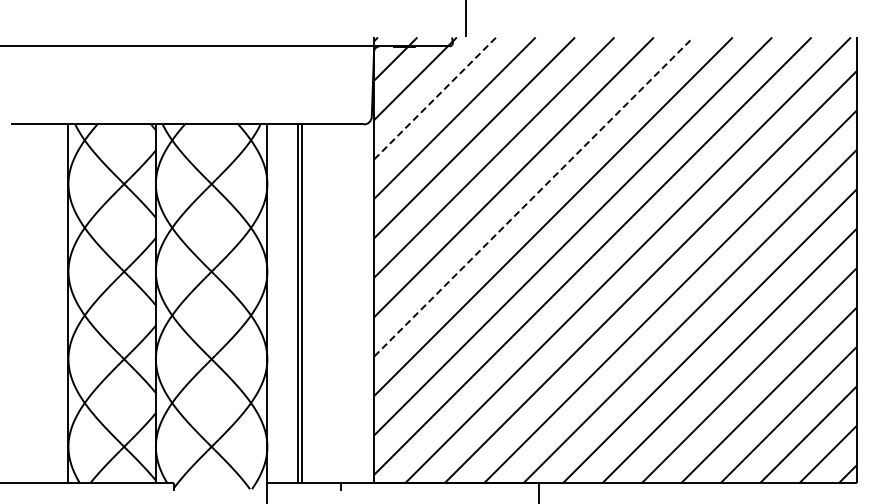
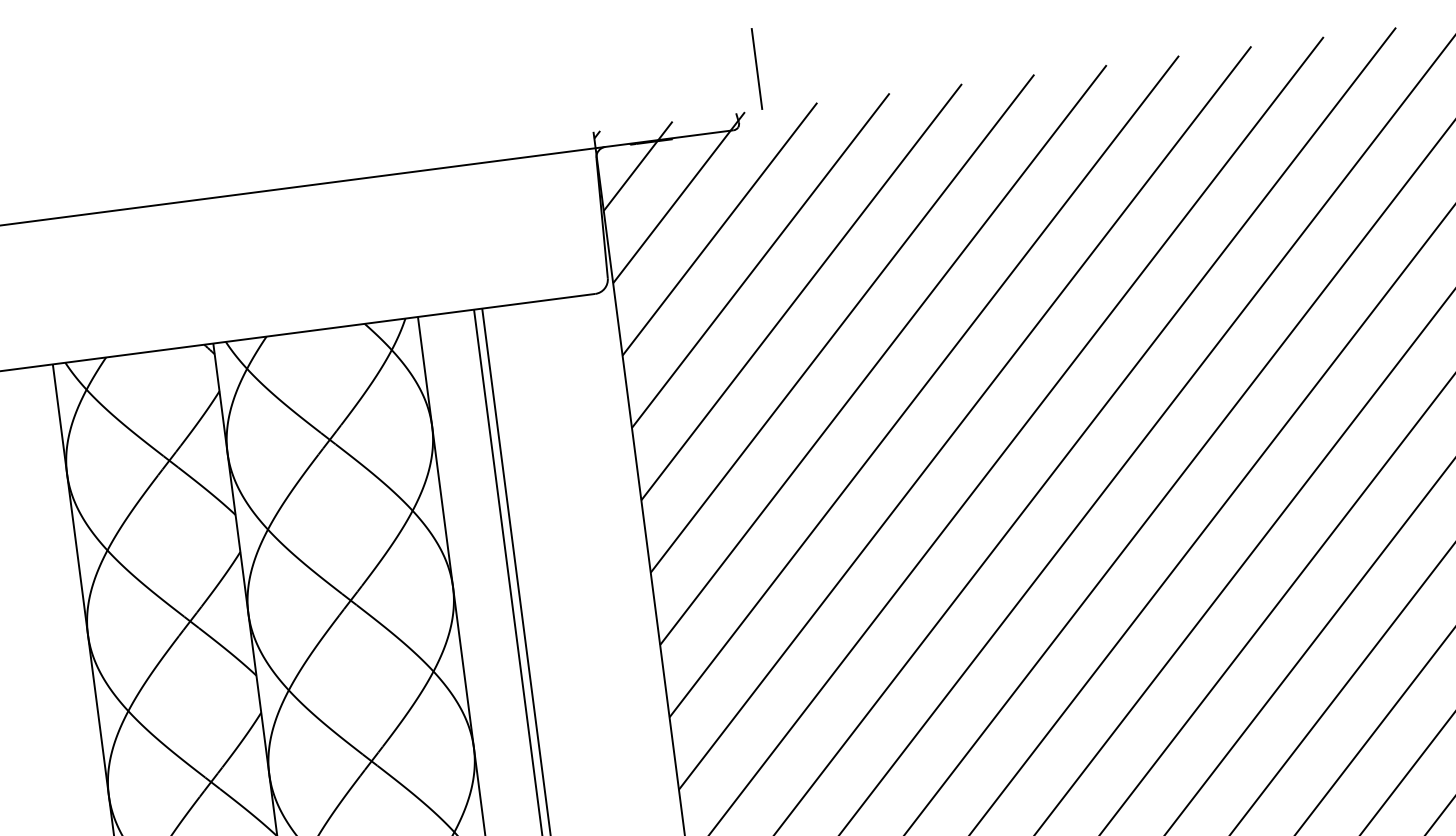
line: (435, 98) -> (720, 229), dashed -> solid
line: (533, 196) -> (923, 385), dashed -> solid

